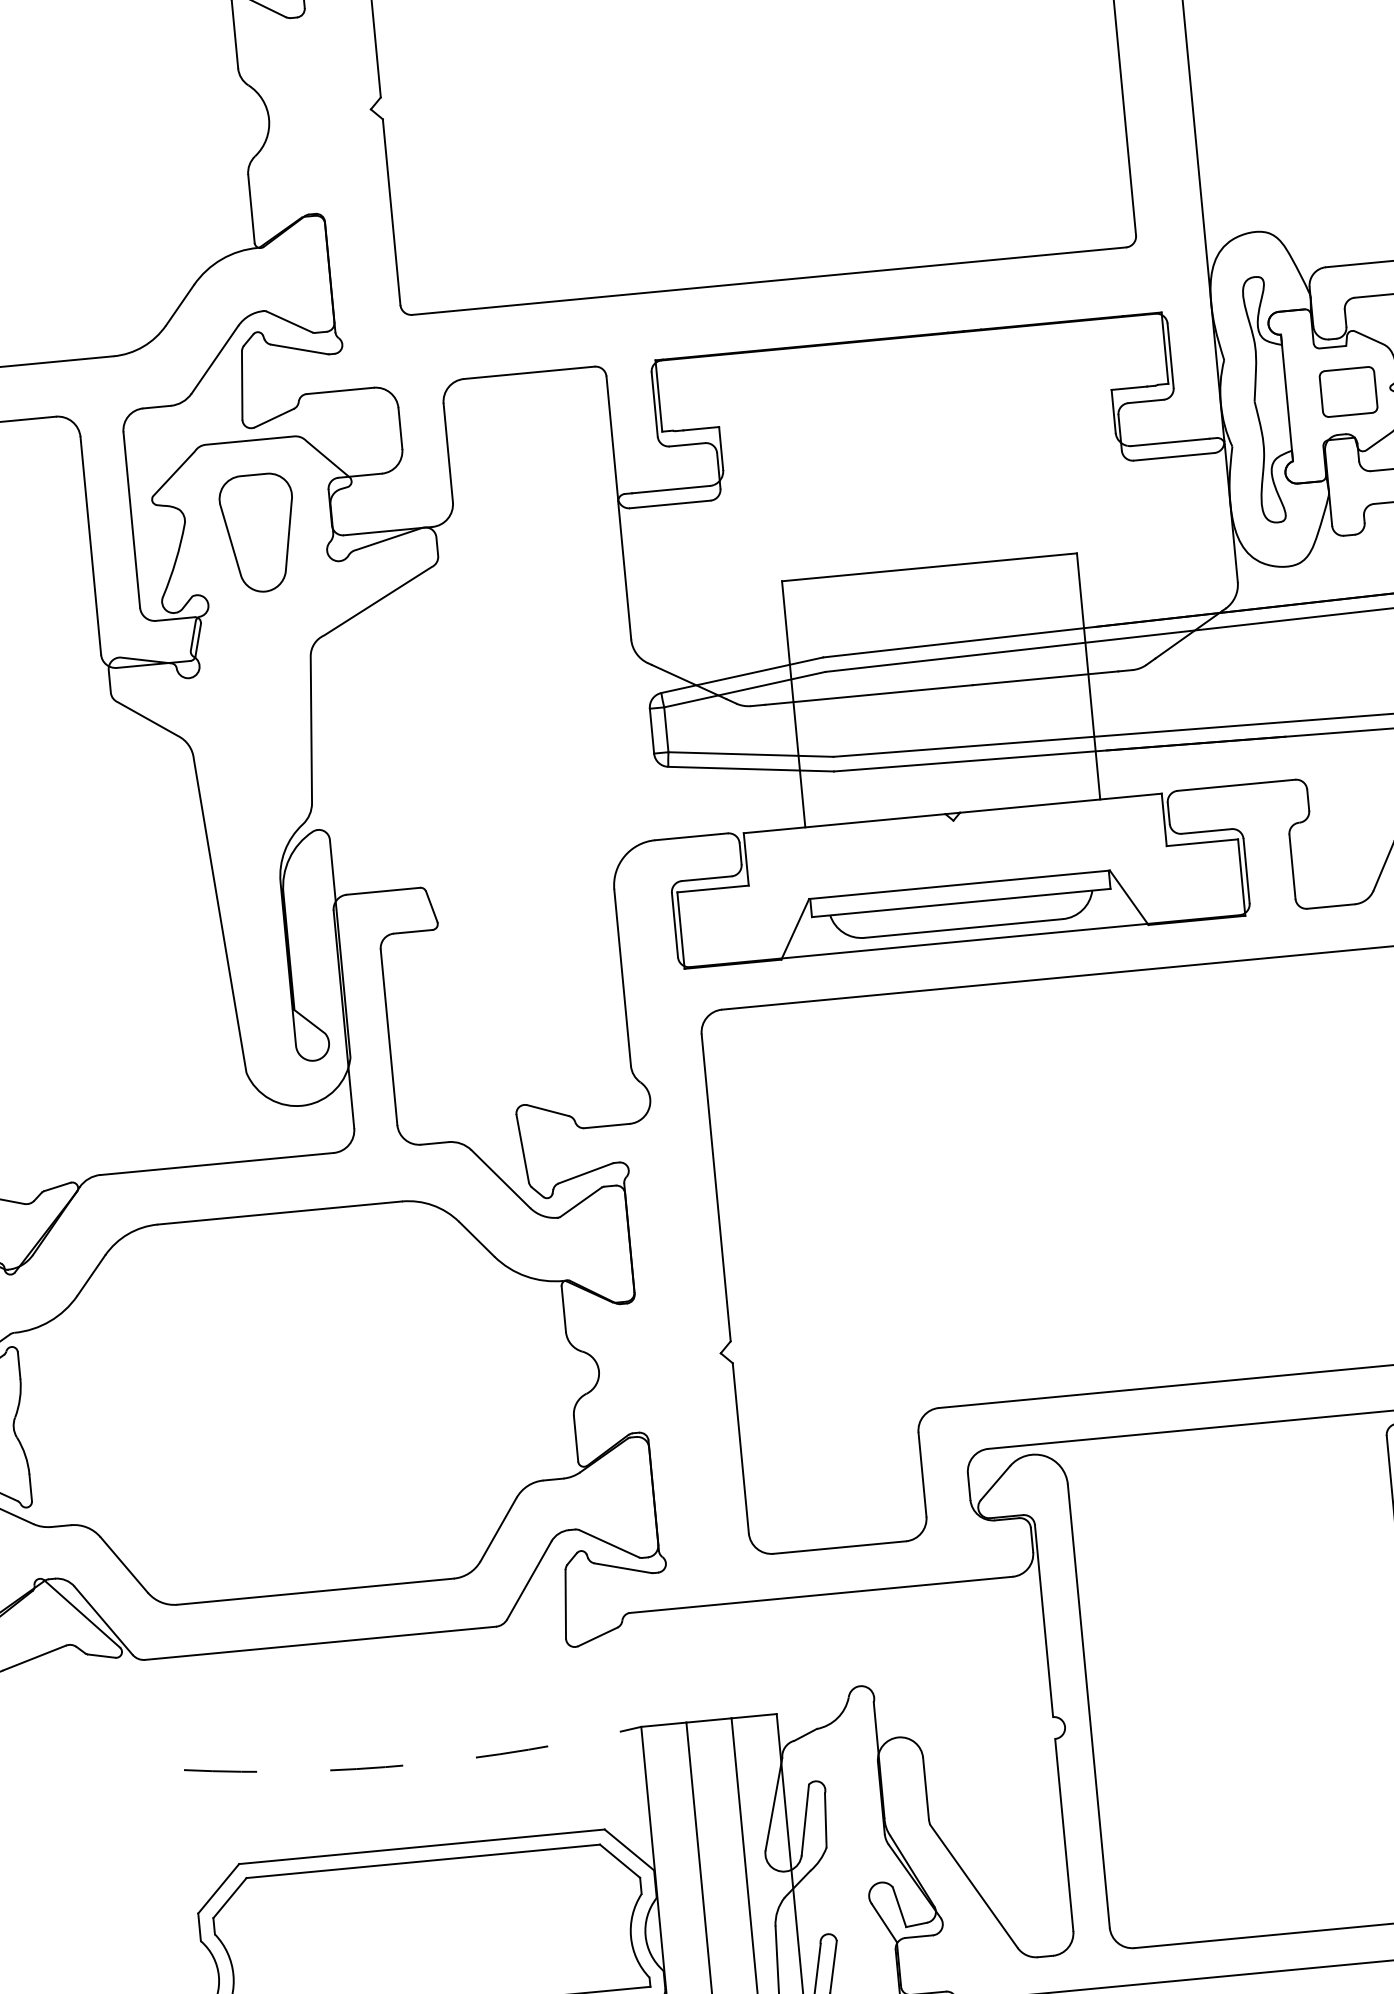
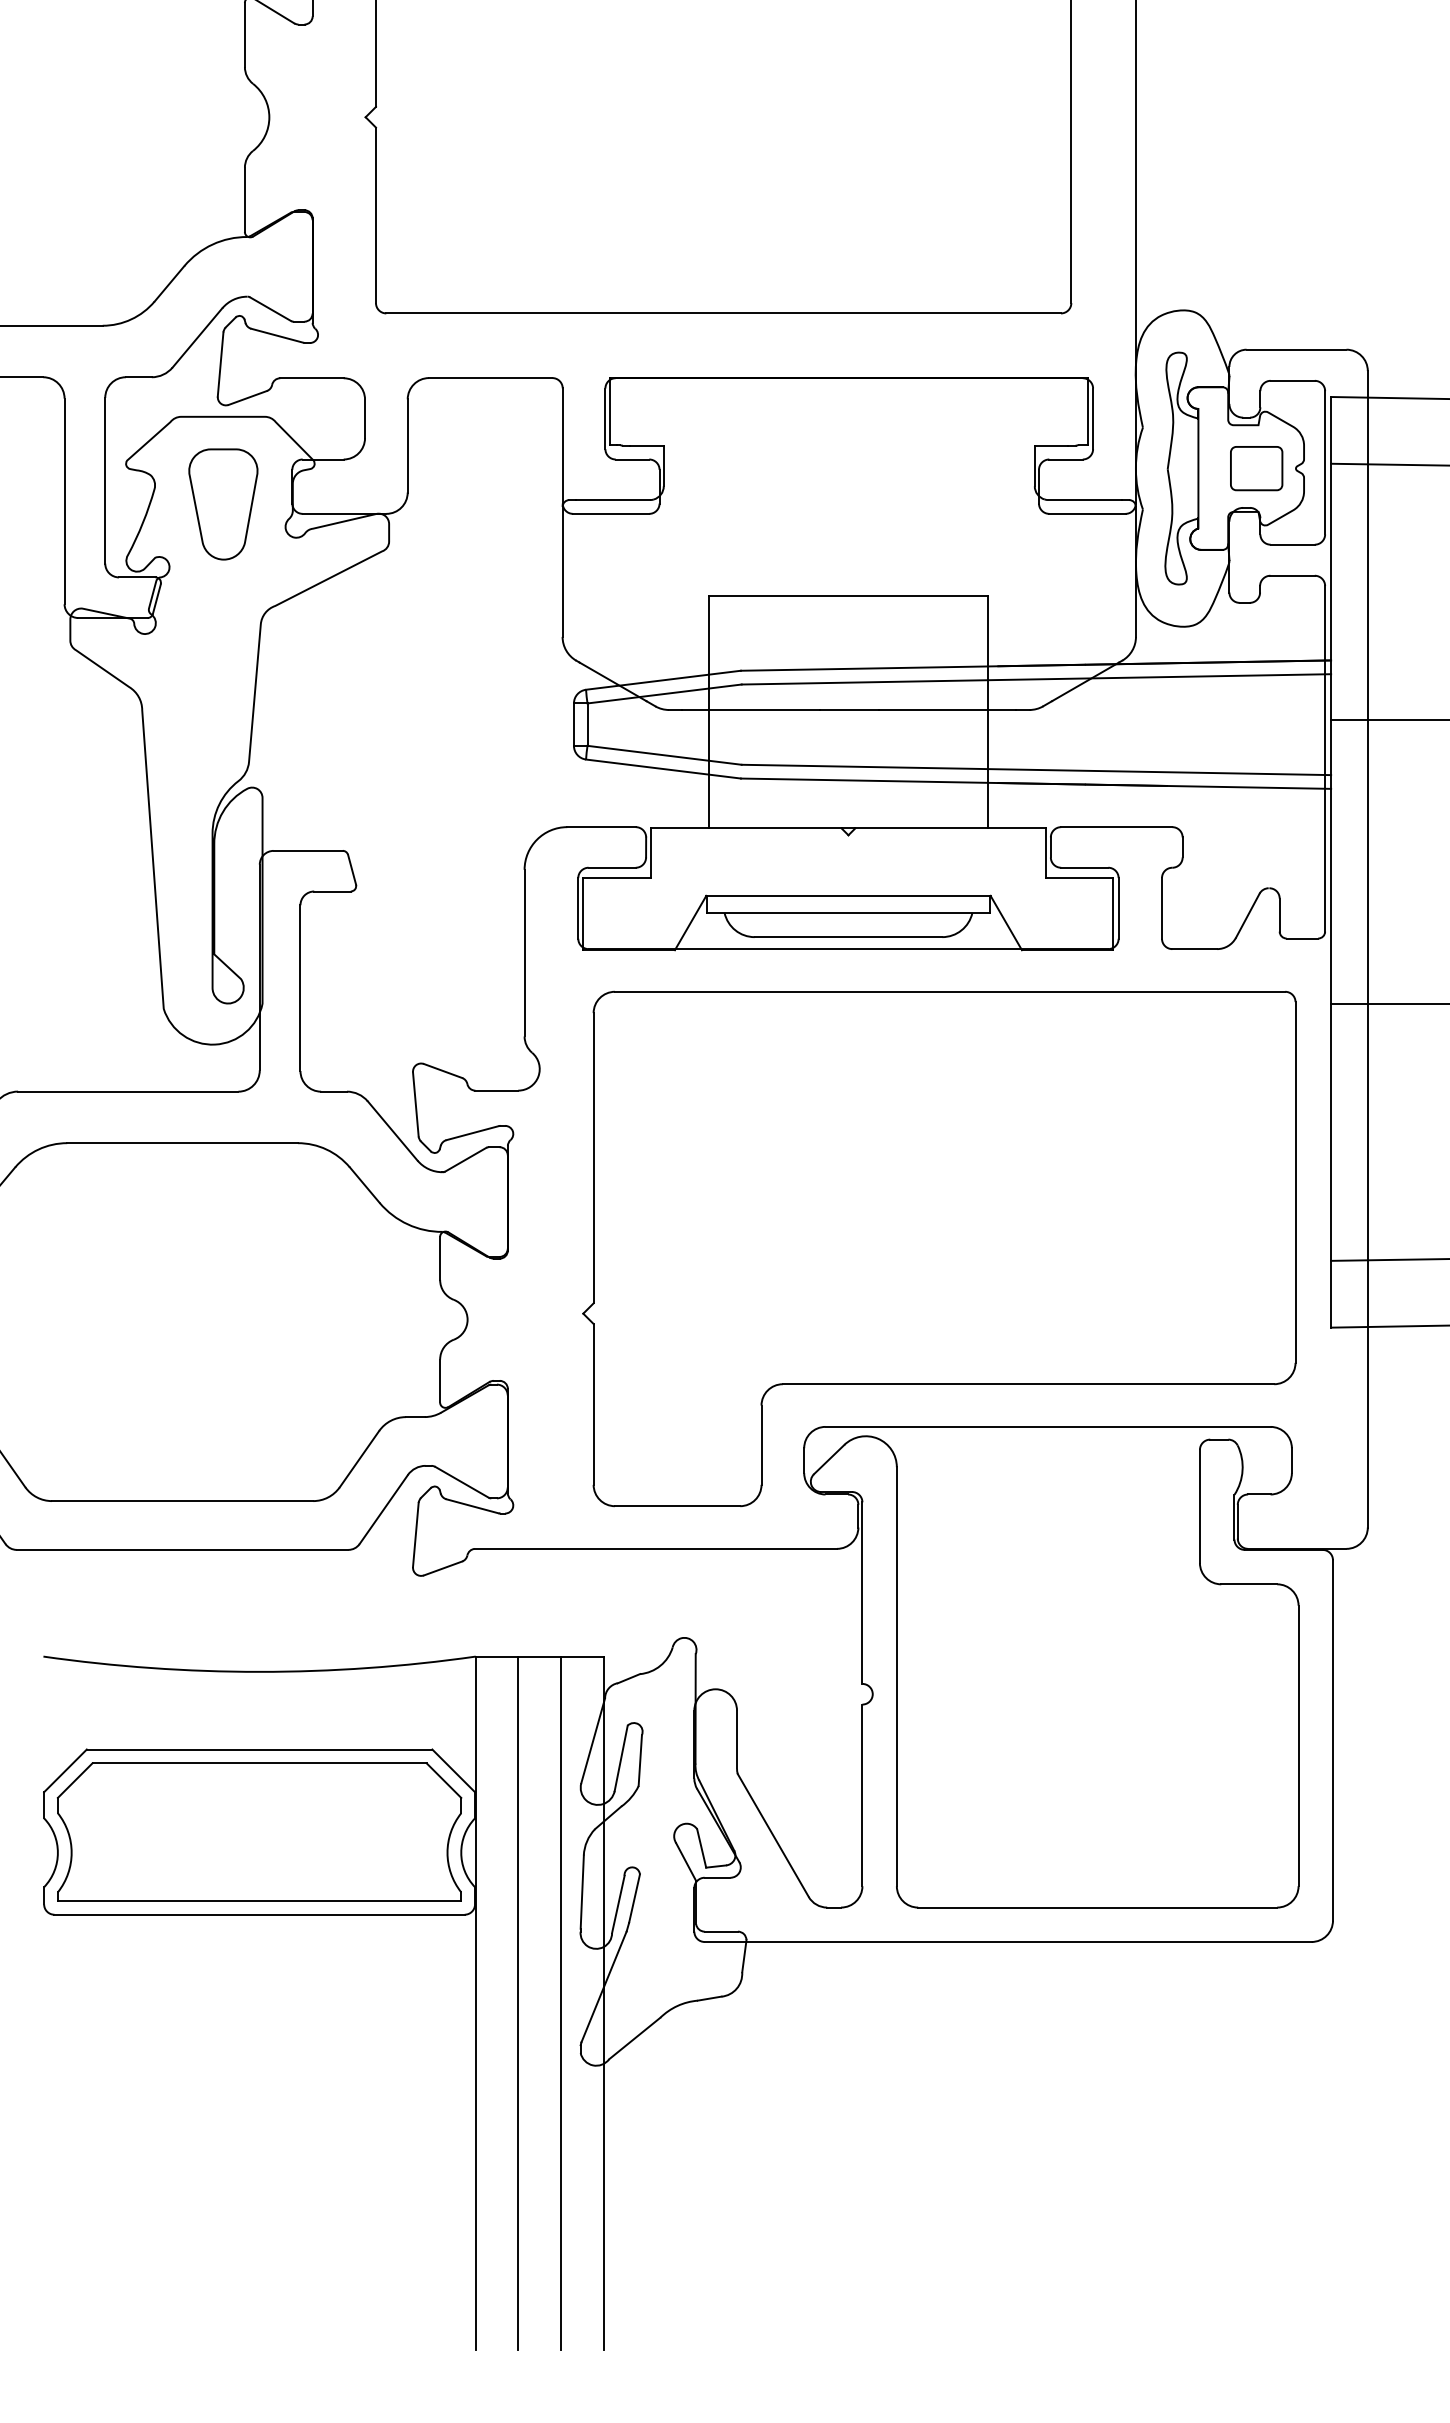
arc: (414, 1764) -> (259, 1671), dashed -> solid

